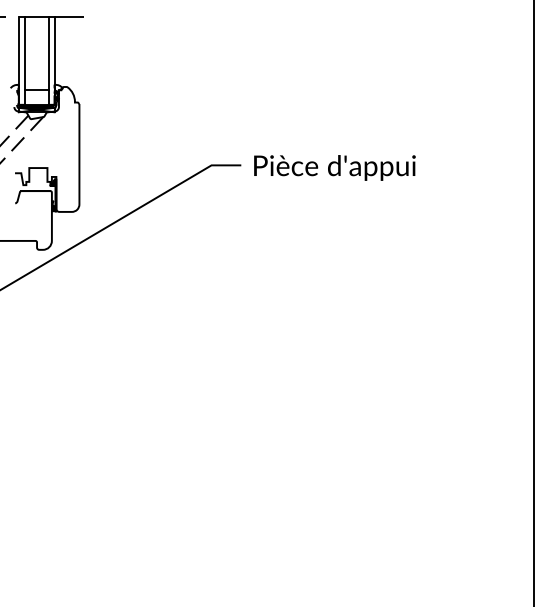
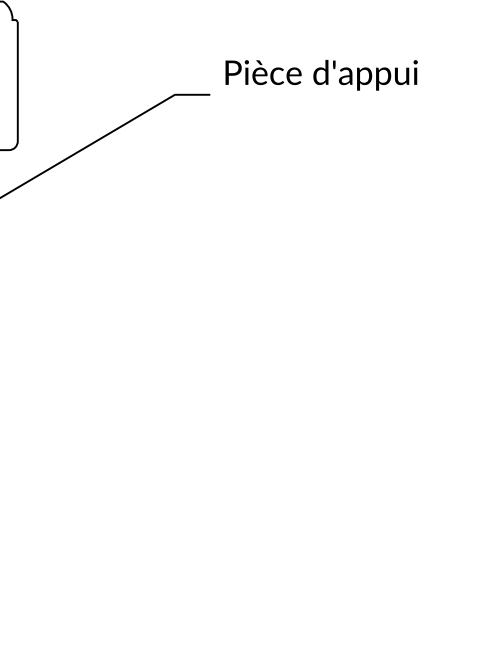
text: (334, 167) -> (321, 74), moved

